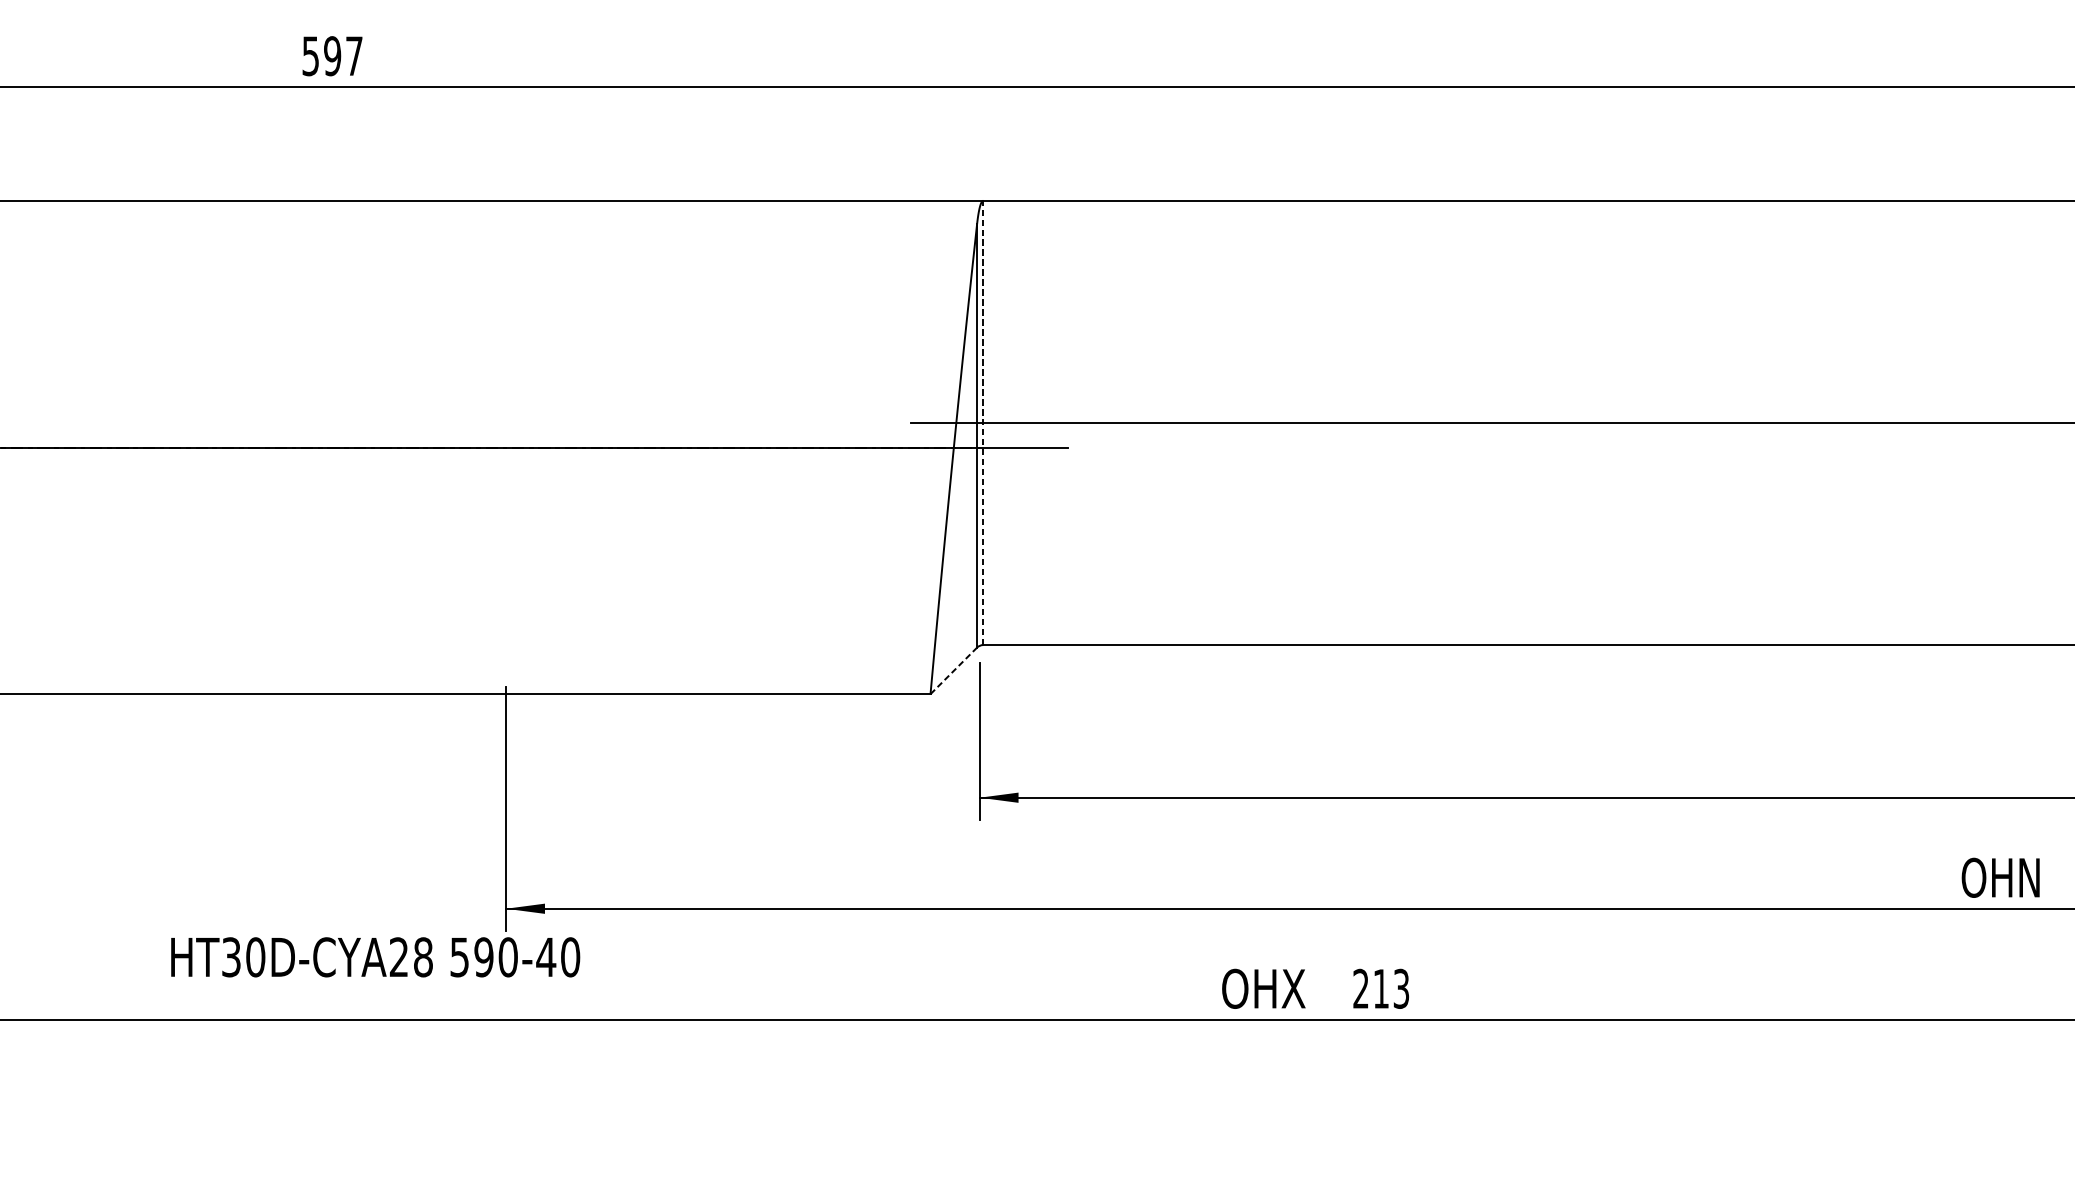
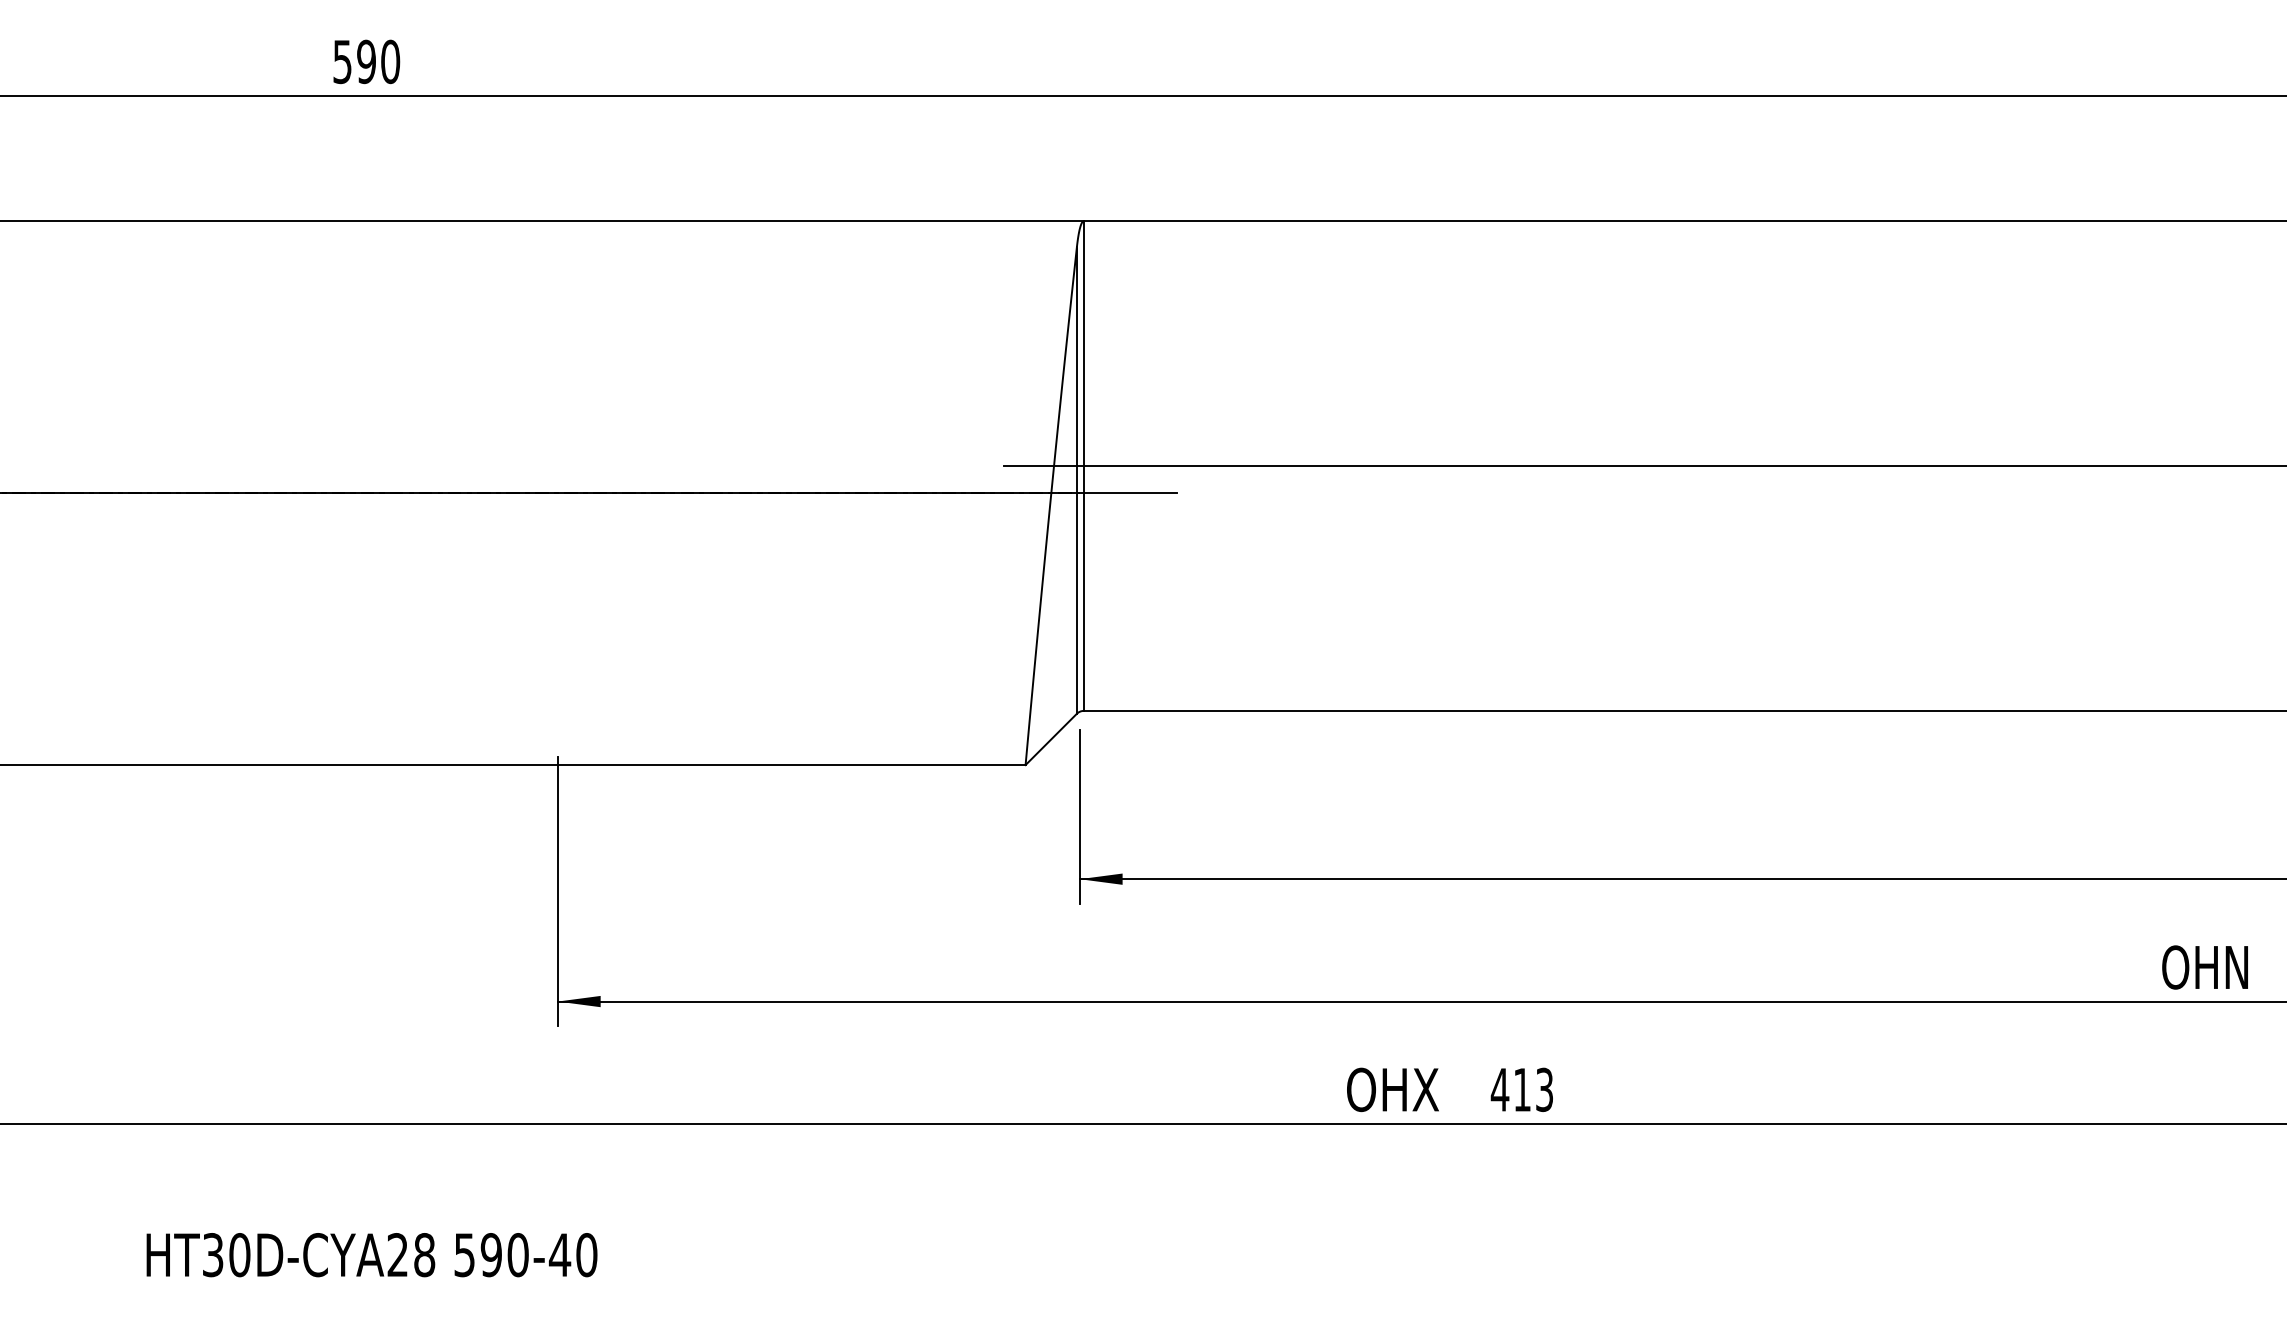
text: (354, 55) -> (390, 61), 597 -> 590
line: (983, 423) -> (1083, 466), dashed -> solid
line: (954, 670) -> (1051, 739), dashed -> solid
text: (375, 957) -> (371, 1255), moved
text: (1360, 988) -> (1499, 1089), 213 -> 413

